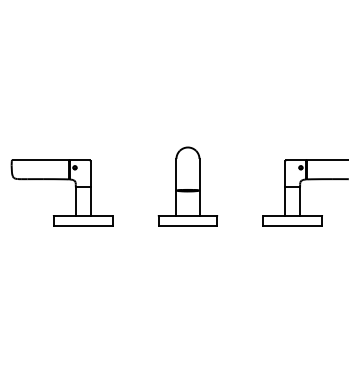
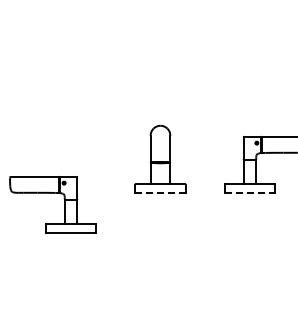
part: (61, 179) -> (52, 193), moved
line: (187, 226) -> (160, 193), solid -> dashed
line: (293, 226) -> (250, 193), solid -> dashed

